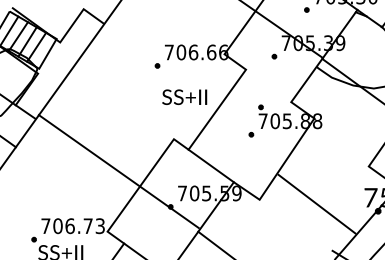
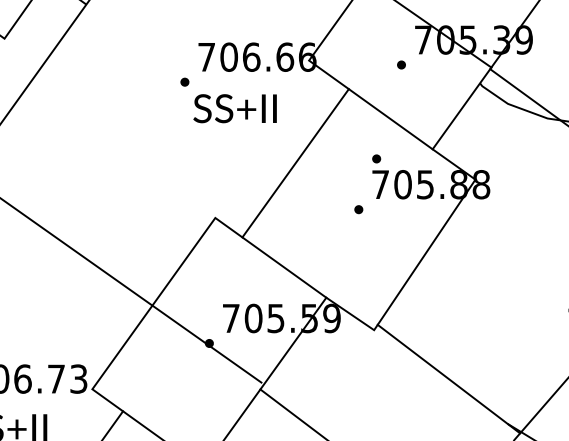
line: (268, 85) -> (390, 118), added
text: (184, 96) -> (234, 107), moved
line: (316, 203) -> (447, 377), moved

